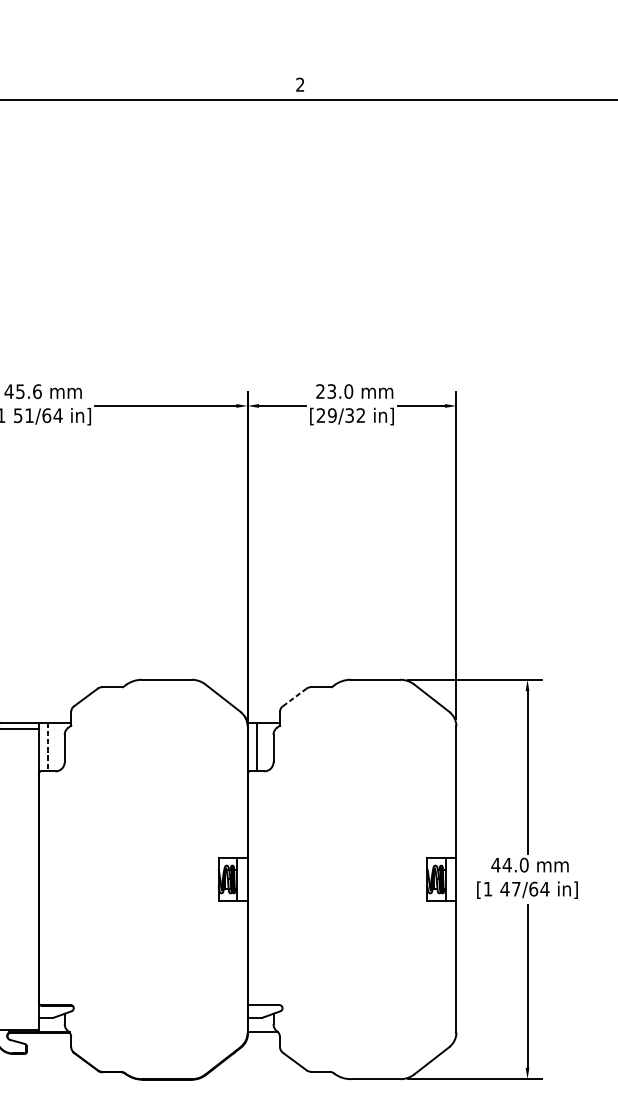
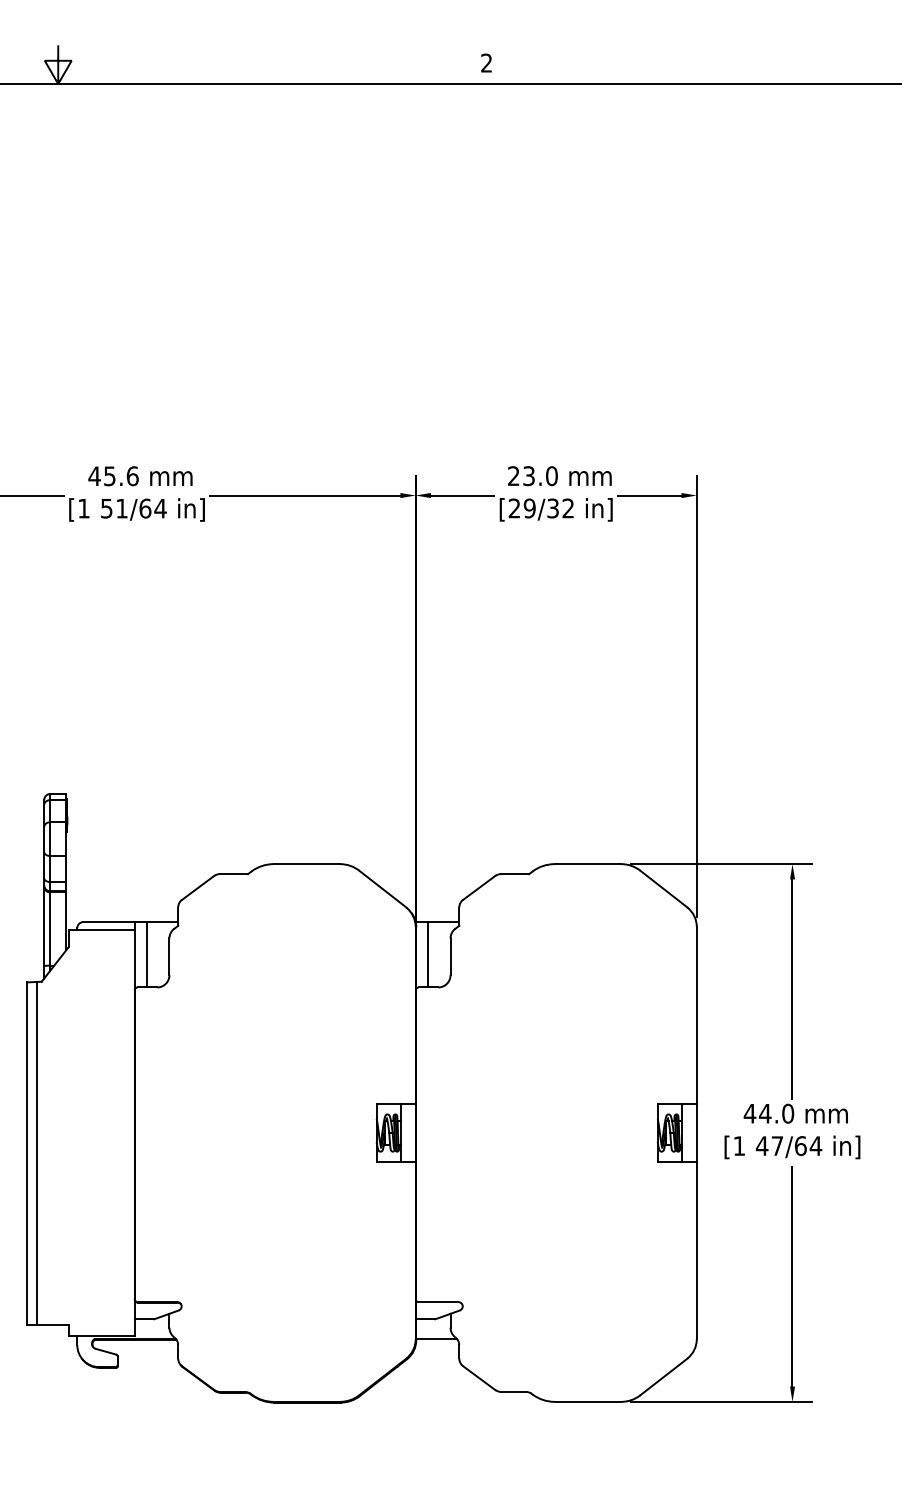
line: (295, 697) -> (479, 887), dashed -> solid
line: (47, 746) -> (146, 954), dashed -> solid

